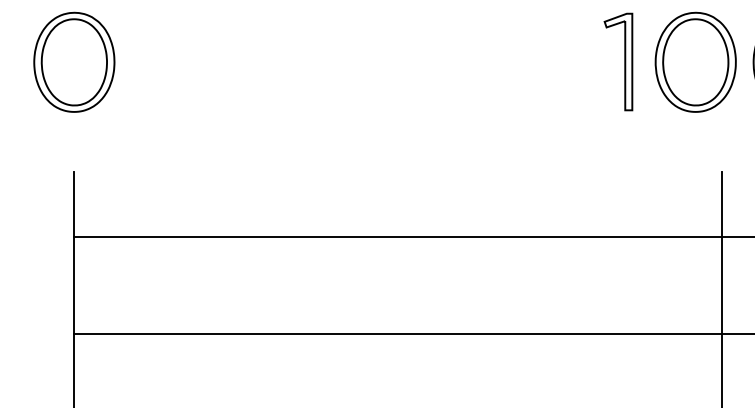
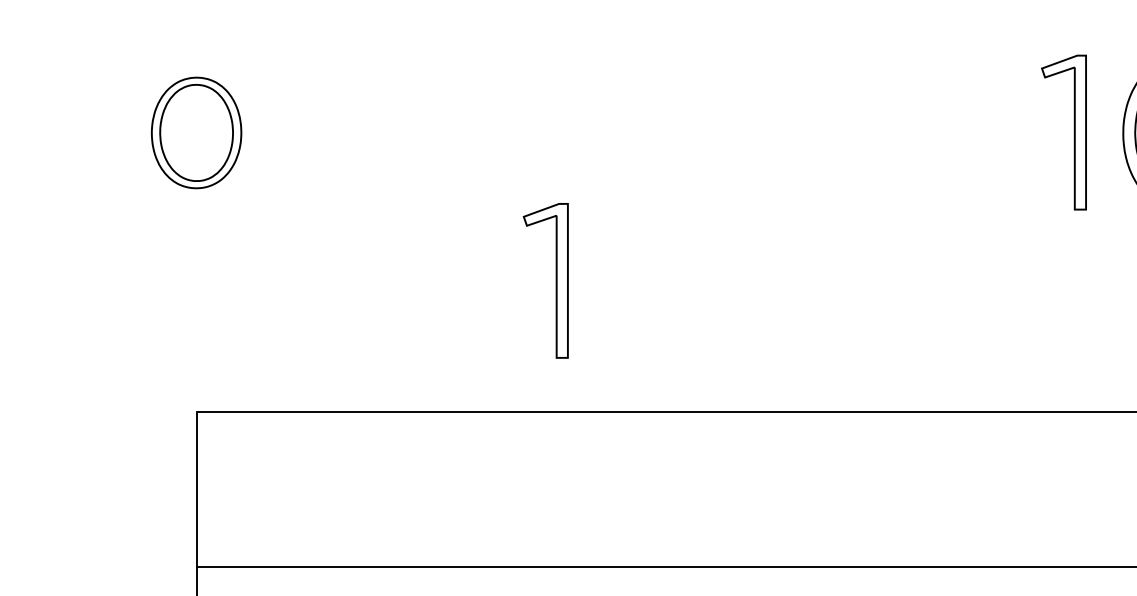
part: (74, 61) -> (196, 131), size x0.7
part: (293, 154) -> (545, 280), added
line: (74, 204) -> (196, 359), removed

